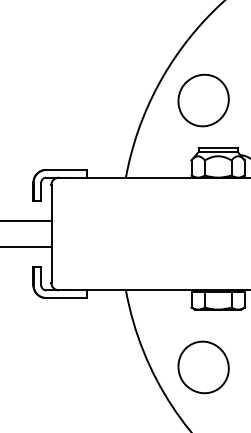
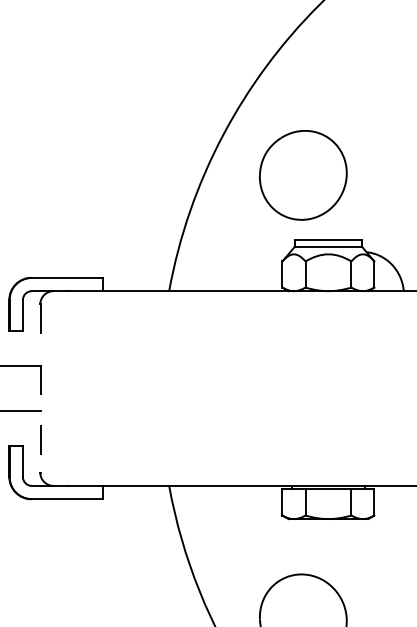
part: (203, 100) -> (303, 175), moved
line: (51, 234) -> (40, 389), solid -> dashed

